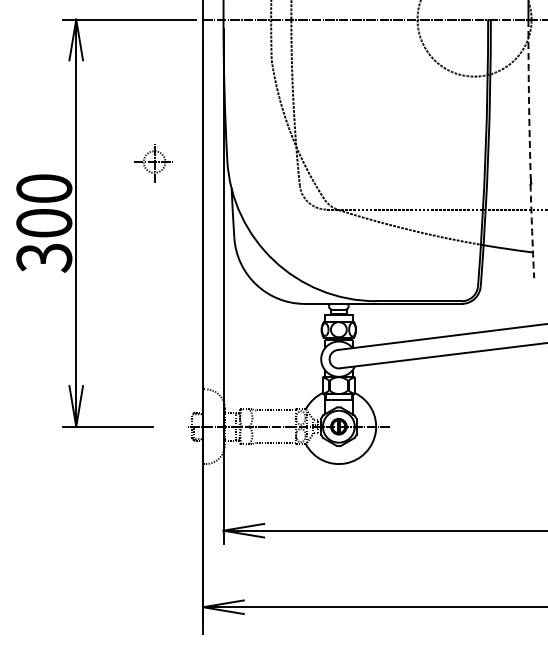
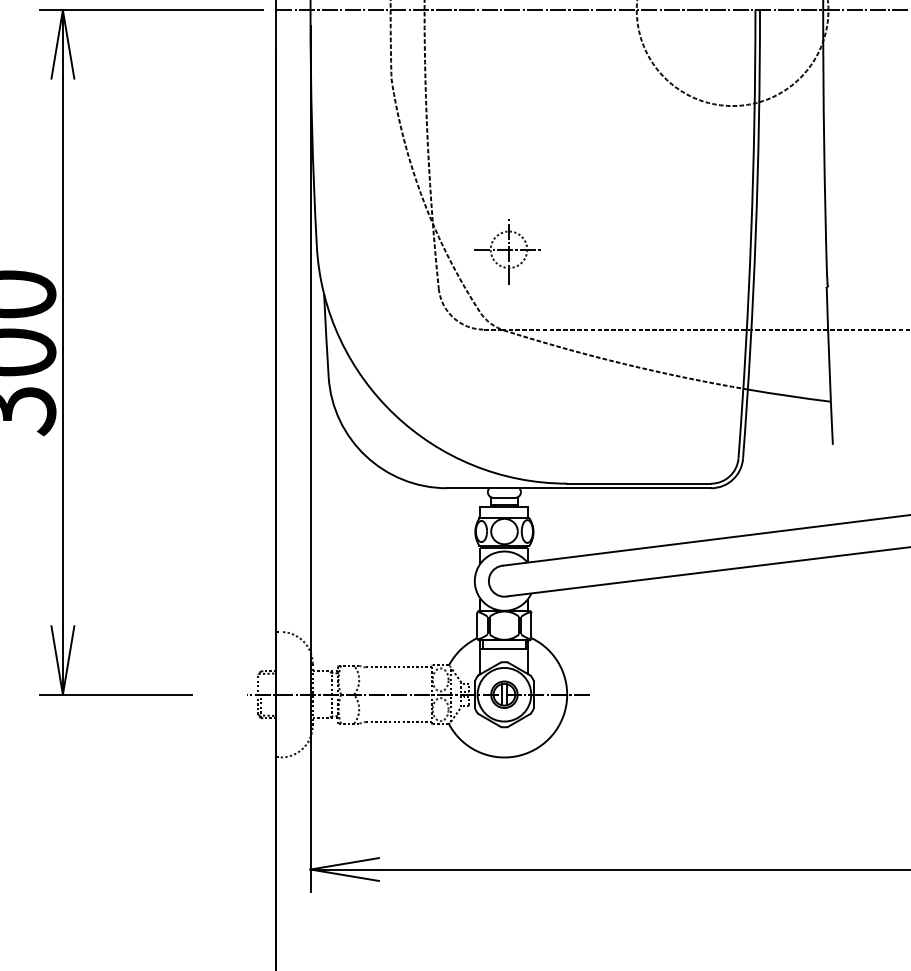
arc: (529, 98) -> (824, 142), dashed -> solid
part: (153, 163) -> (507, 252), moved
arc: (532, 231) -> (830, 366), dashed -> solid

